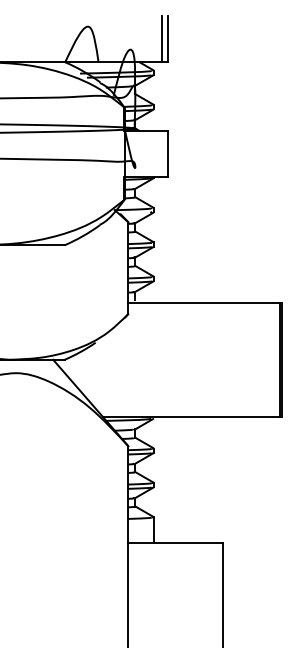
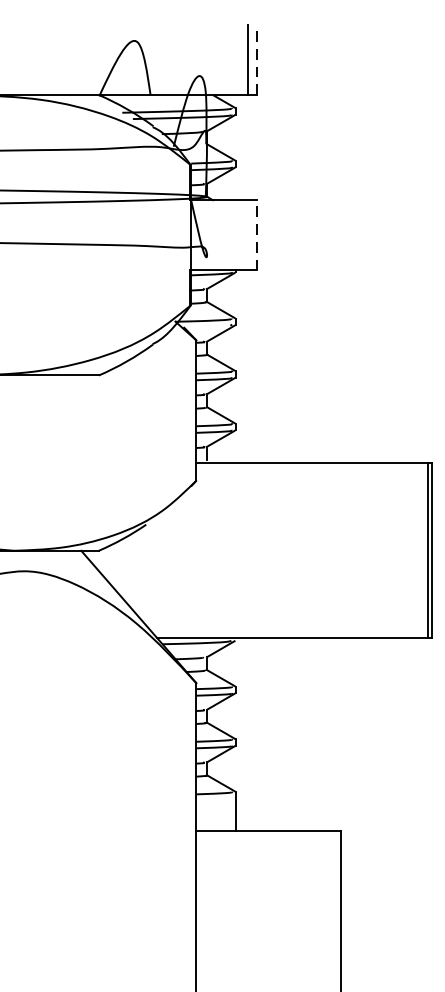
line: (167, 39) -> (256, 60), solid -> dashed
line: (167, 153) -> (256, 235), solid -> dashed

